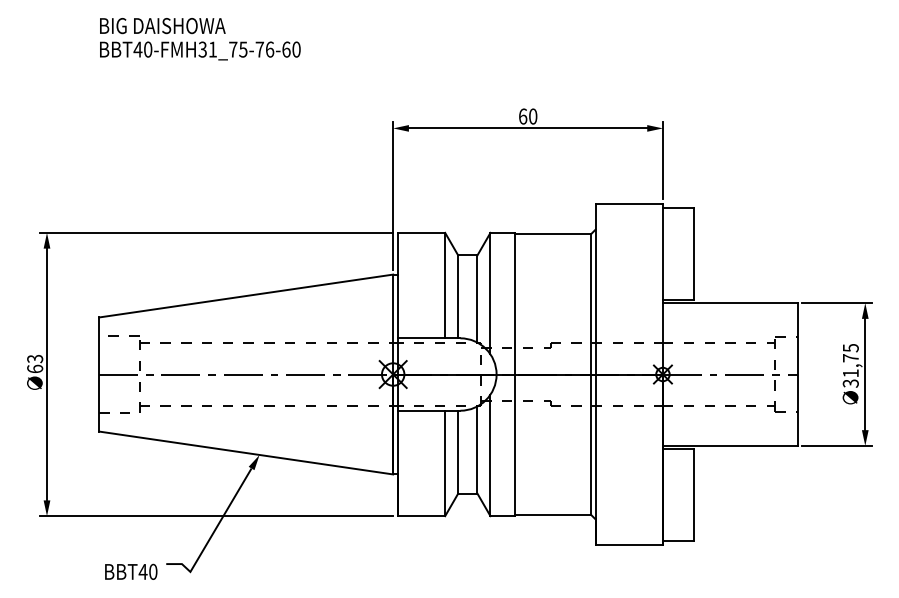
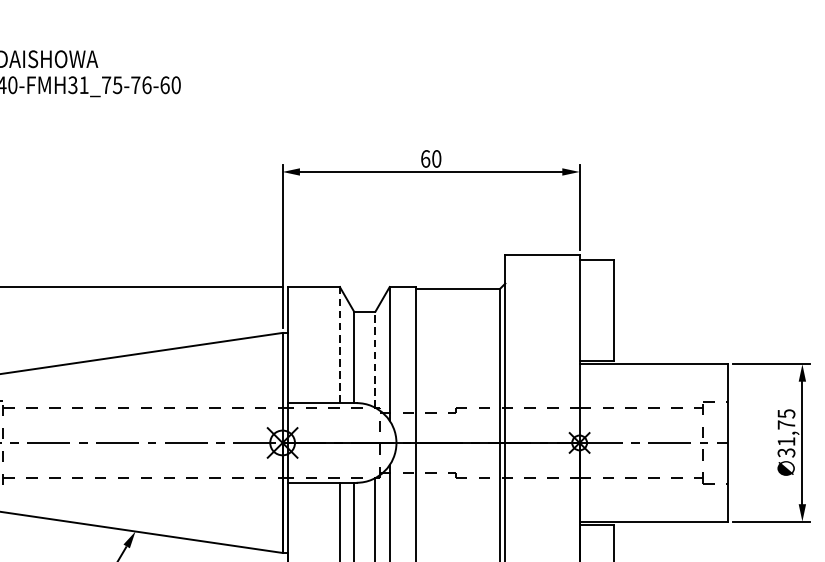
line: (445, 285) -> (340, 344), solid -> dashed
line: (477, 298) -> (375, 359), solid -> dashed

